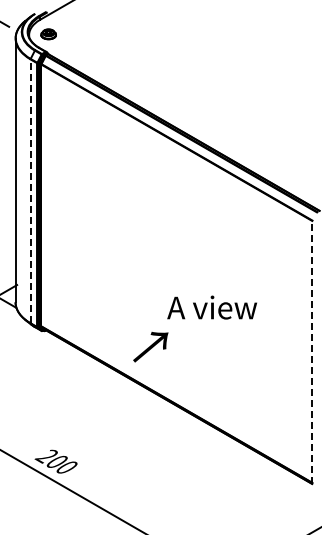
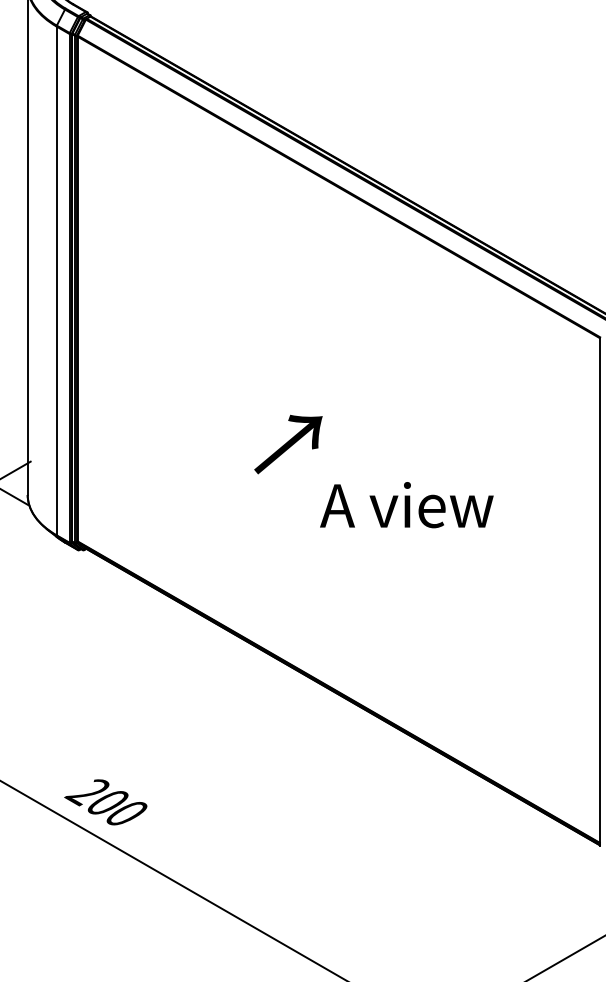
line: (30, 191) -> (56, 281), dashed -> solid
text: (150, 347) -> (287, 445), moved
line: (312, 352) -> (600, 591), dashed -> solid

